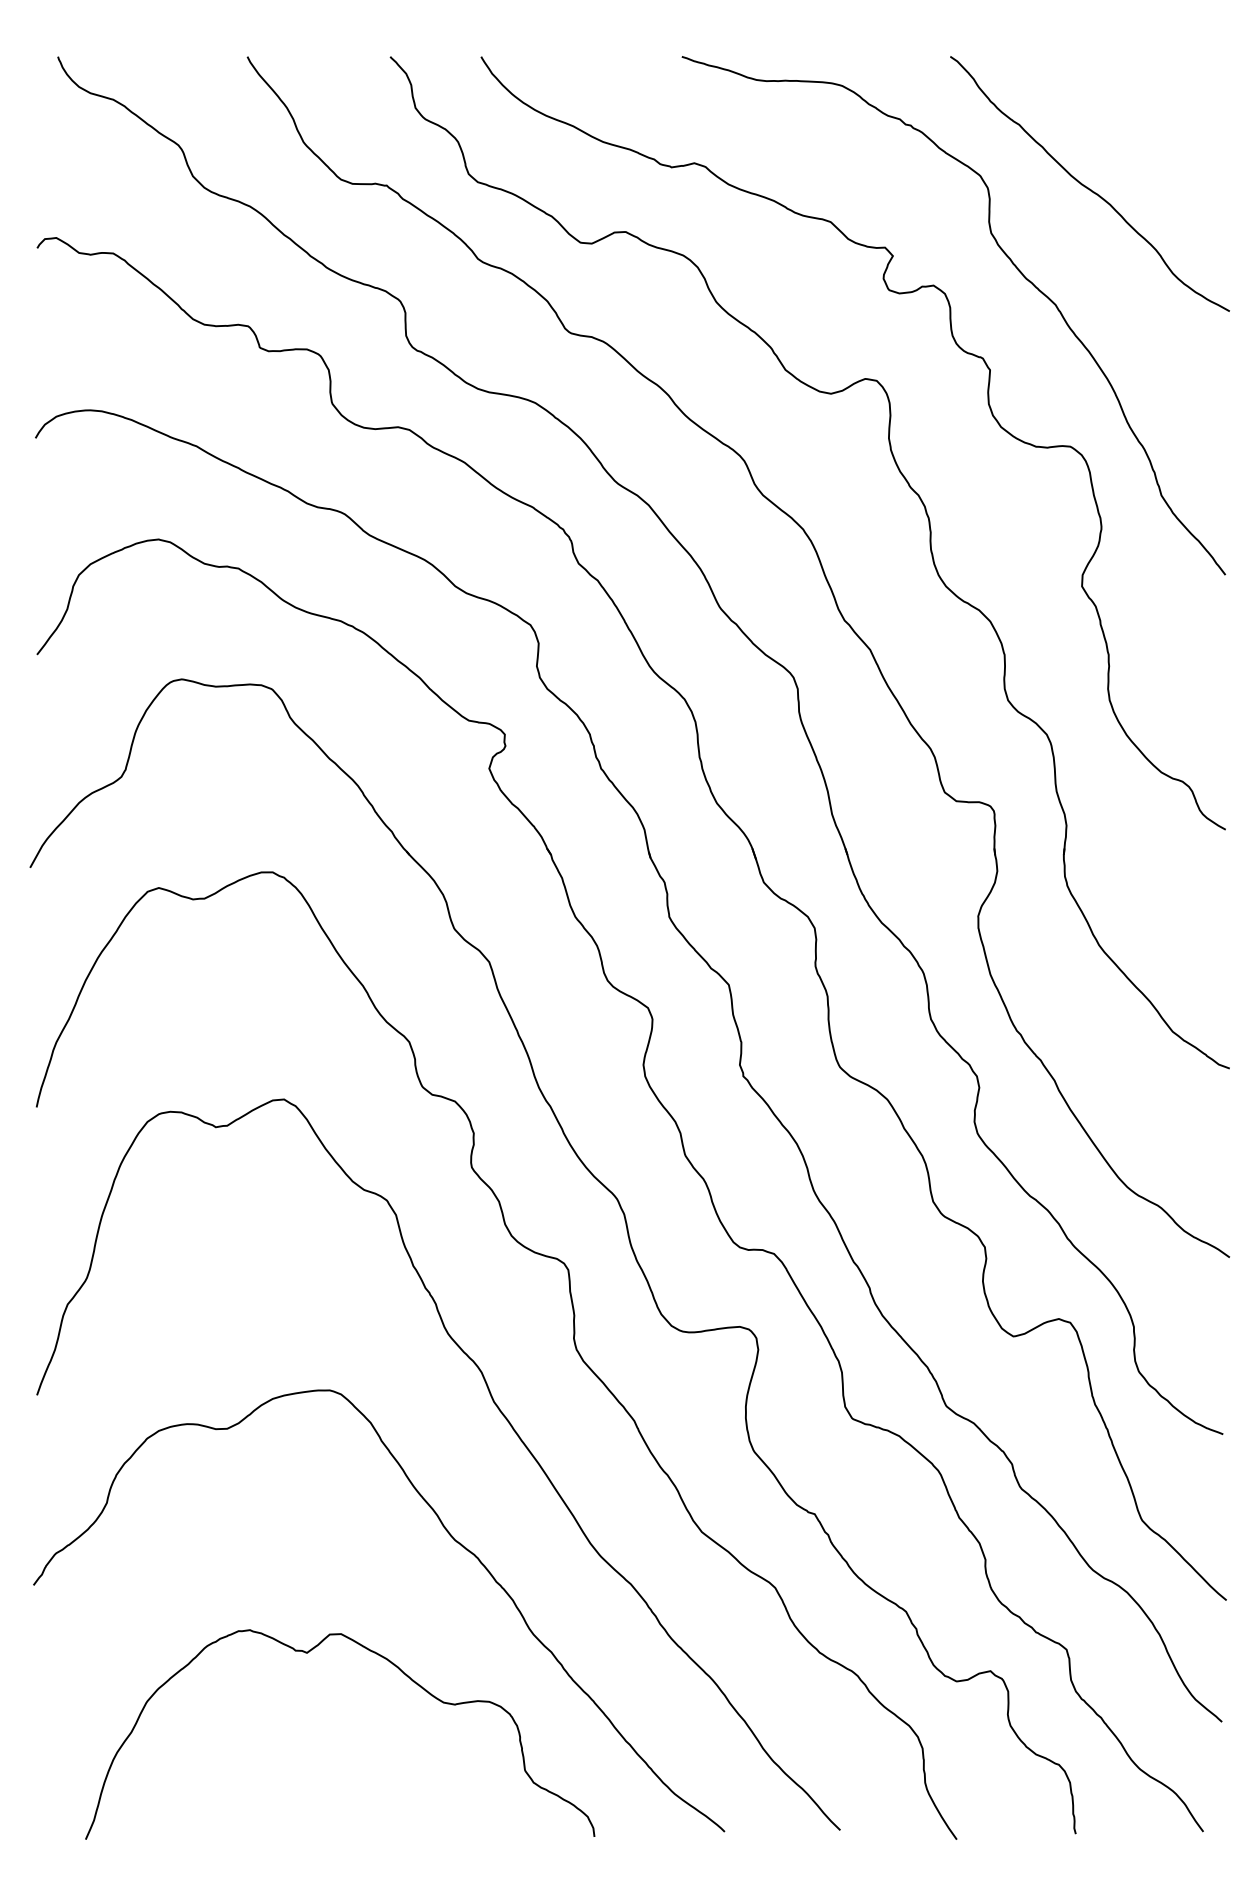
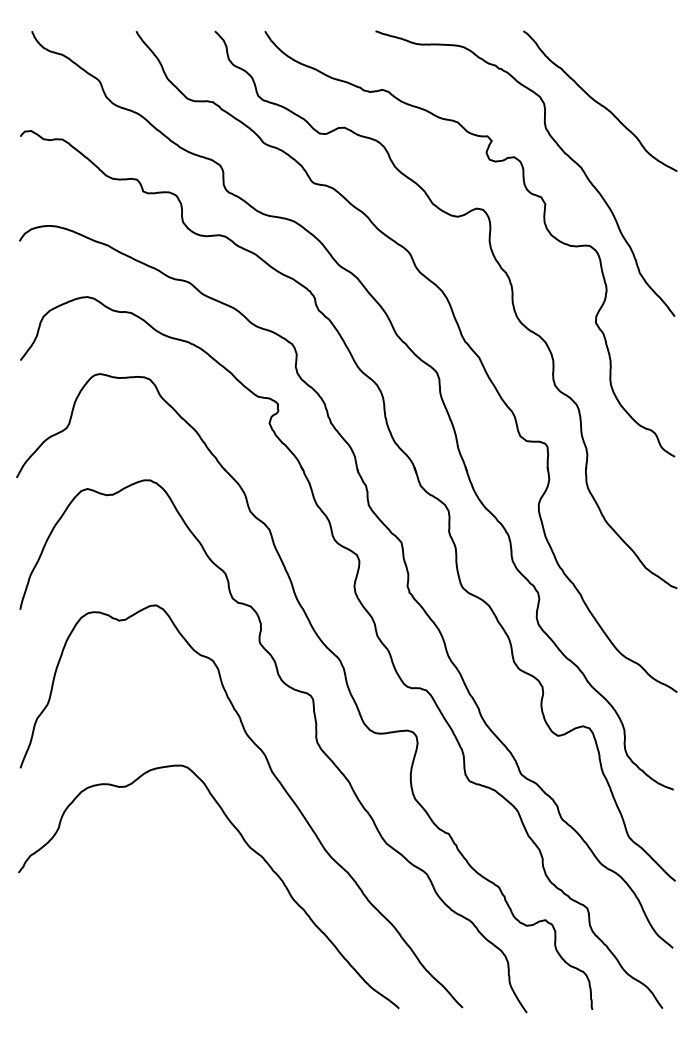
curve: (387, 1662) -> (213, 915), removed

